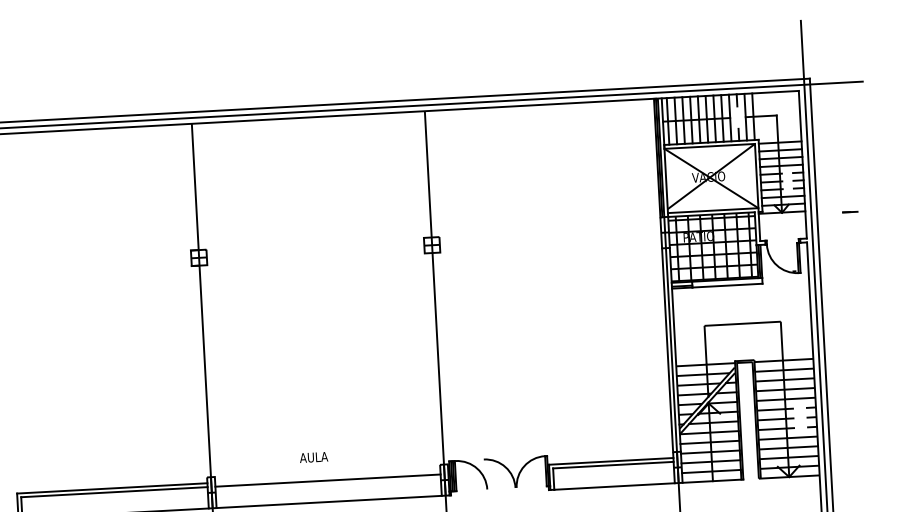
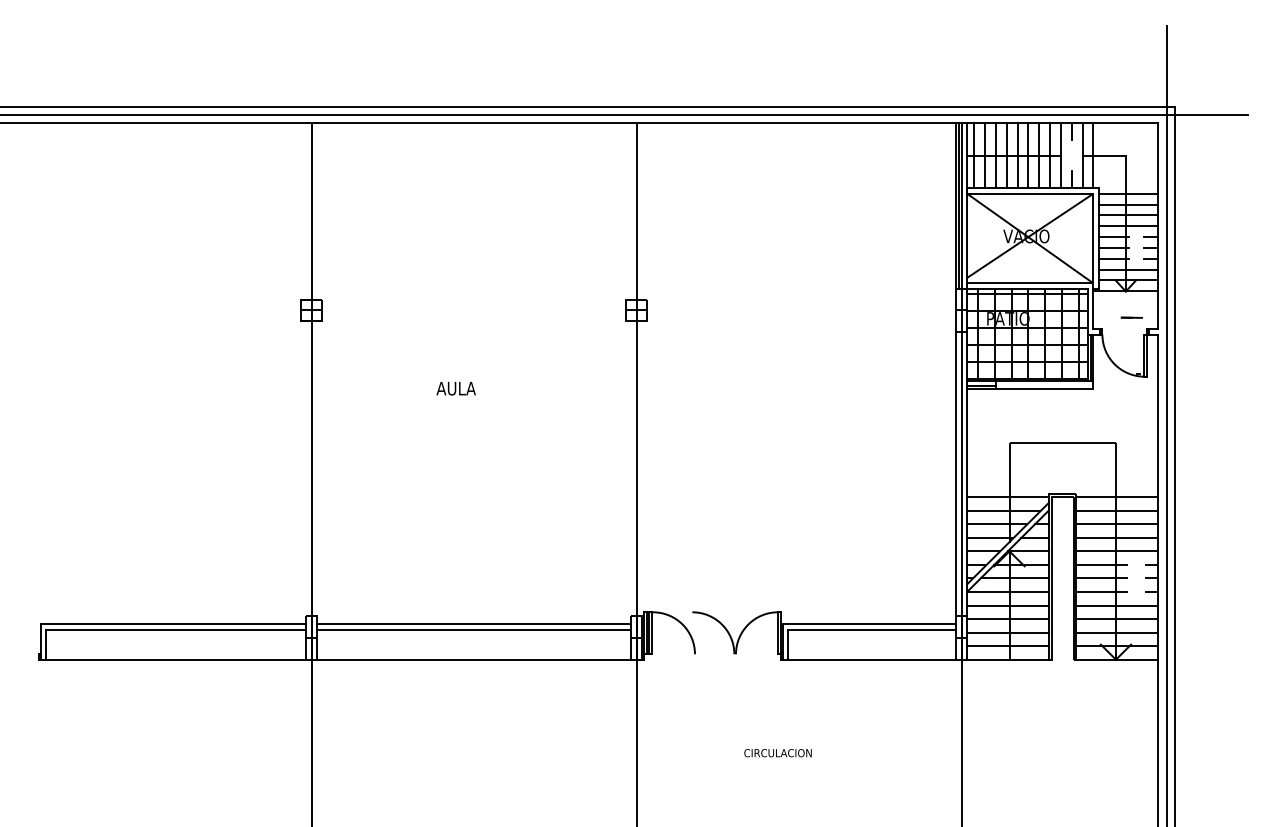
line: (850, 211) -> (1131, 317), moved
text: (313, 457) -> (455, 388), moved
line: (327, 476) -> (473, 624), added

